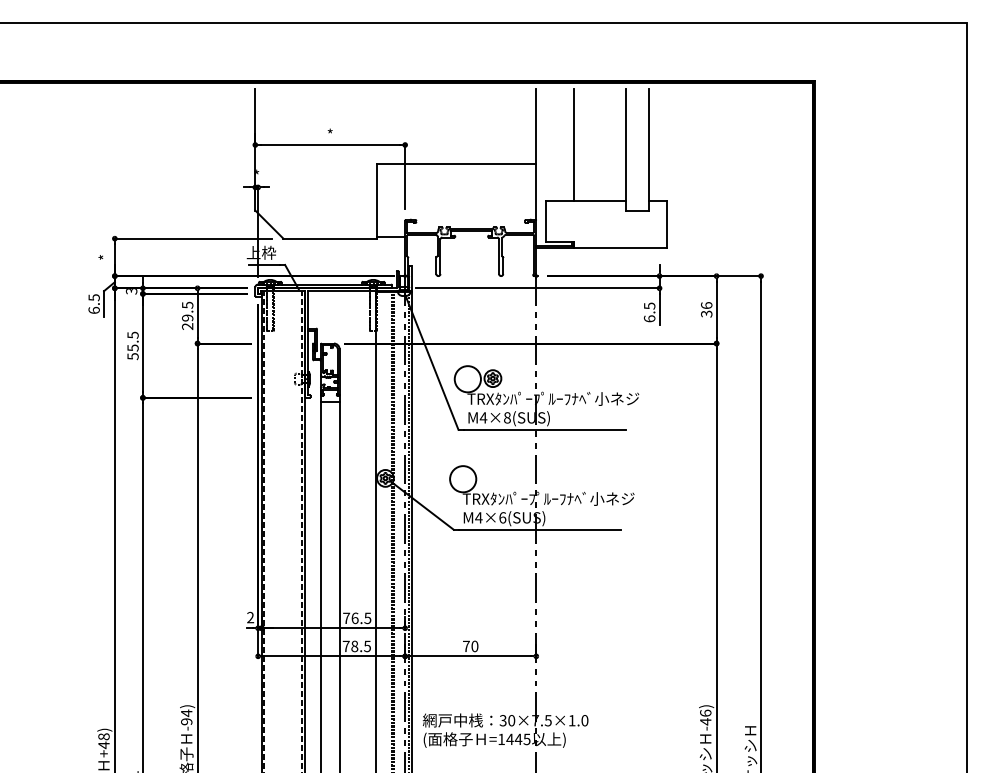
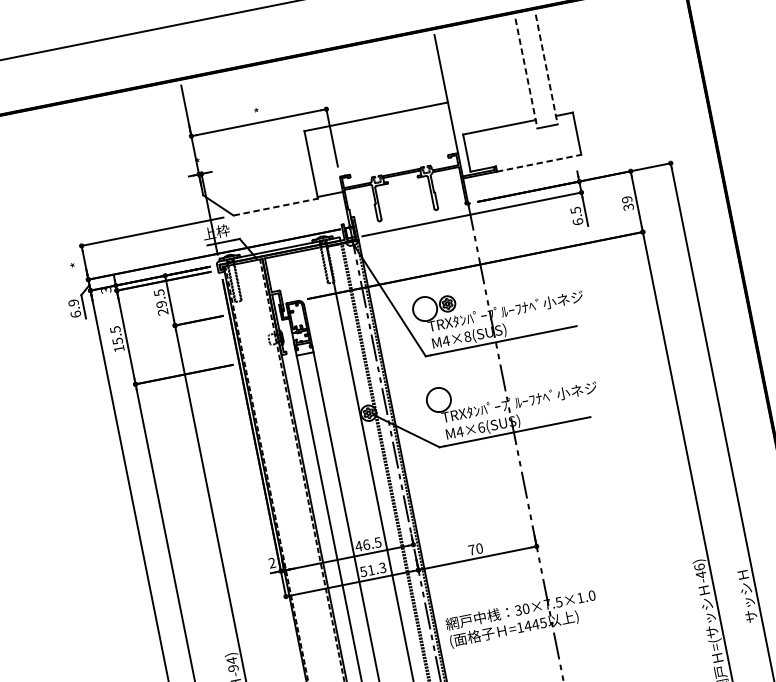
line: (573, 144) -> (478, 78), removed
line: (626, 149) -> (526, 73), solid -> dashed
line: (648, 149) -> (546, 69), solid -> dashed
line: (330, 238) -> (275, 206), solid -> dashed
line: (620, 248) -> (539, 163), solid -> dashed
text: (93, 297) -> (72, 302), 6.5 -> 6.9
text: (706, 305) -> (626, 199), 36 -> 39
text: (132, 356) -> (118, 348), 55.5 -> 15.5
text: (346, 617) -> (358, 545), 76.5 -> 46.5
text: (356, 646) -> (372, 569), 78.5 -> 51.3

